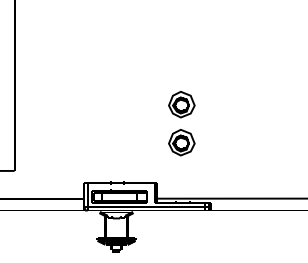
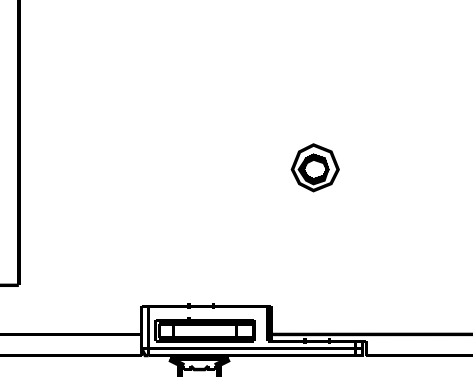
part: (181, 142) -> (314, 234), removed

